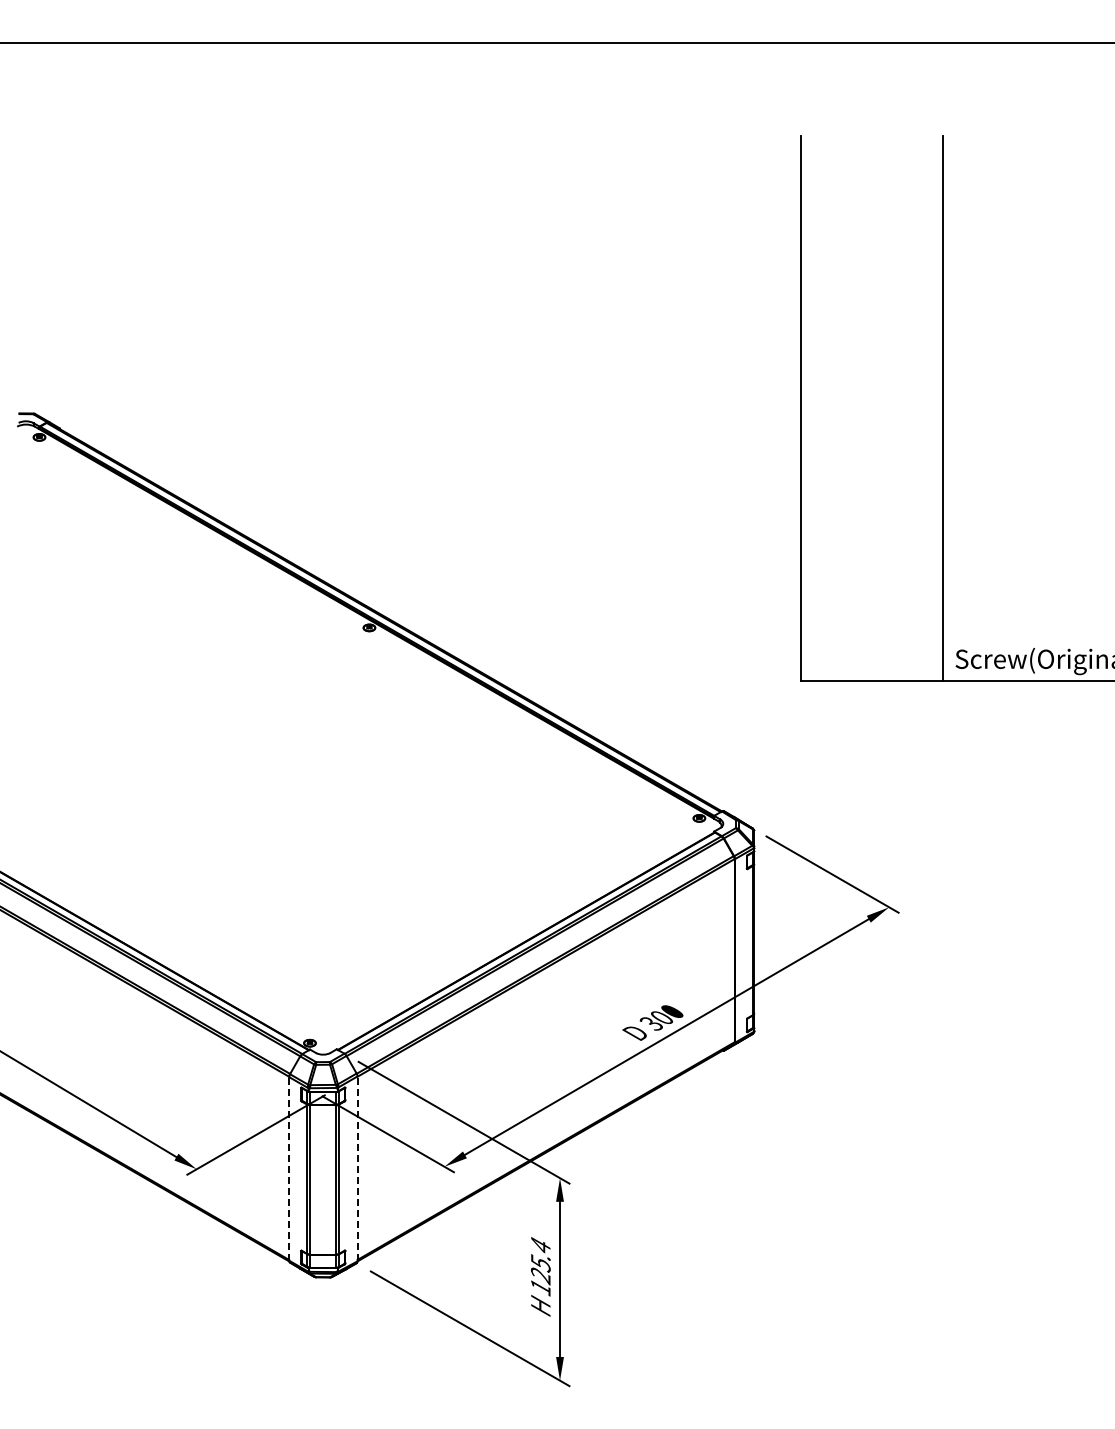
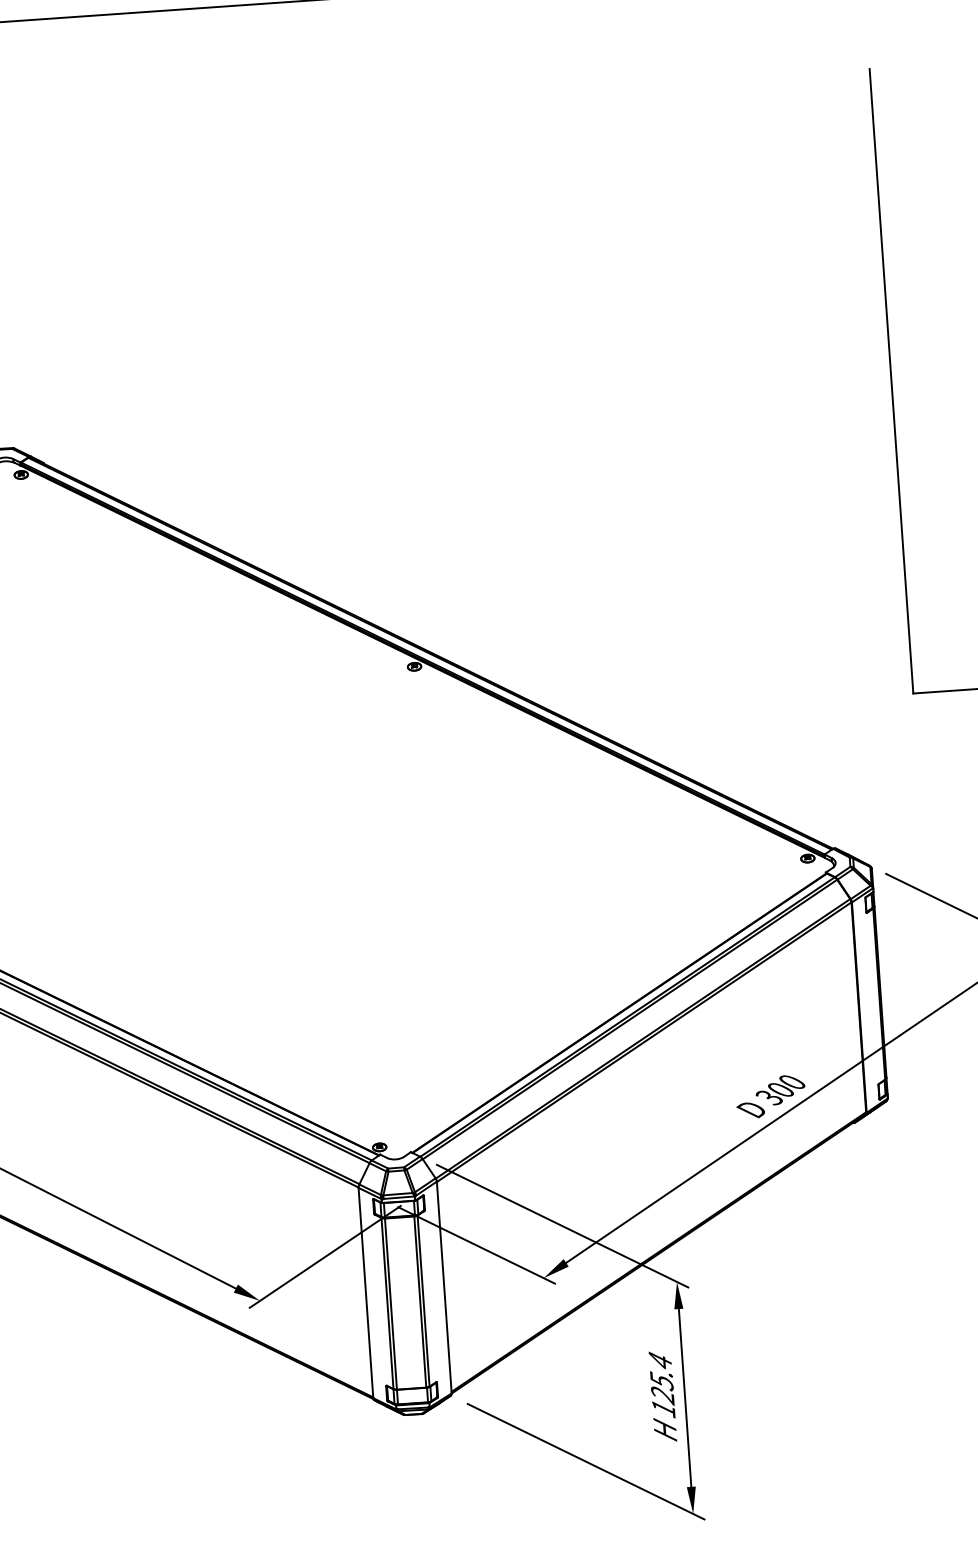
line: (289, 1168) -> (366, 1292), dashed -> solid
line: (357, 1168) -> (444, 1287), dashed -> solid

